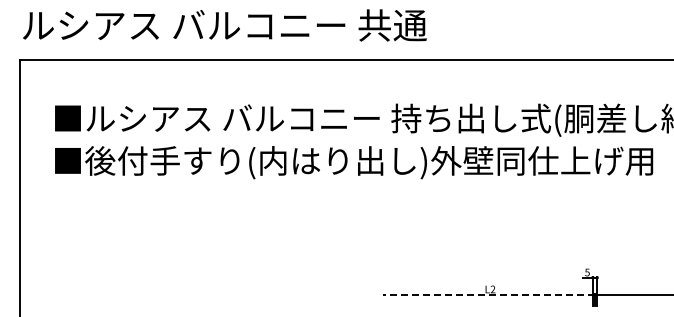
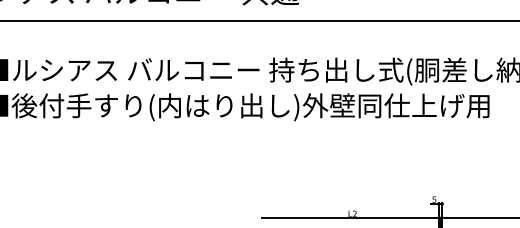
line: (488, 294) -> (351, 218), dashed -> solid

